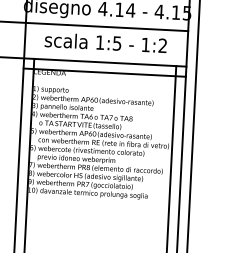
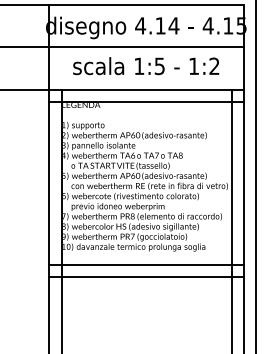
line: (97, 208) -> (146, 264), added
line: (97, 219) -> (146, 277), added

